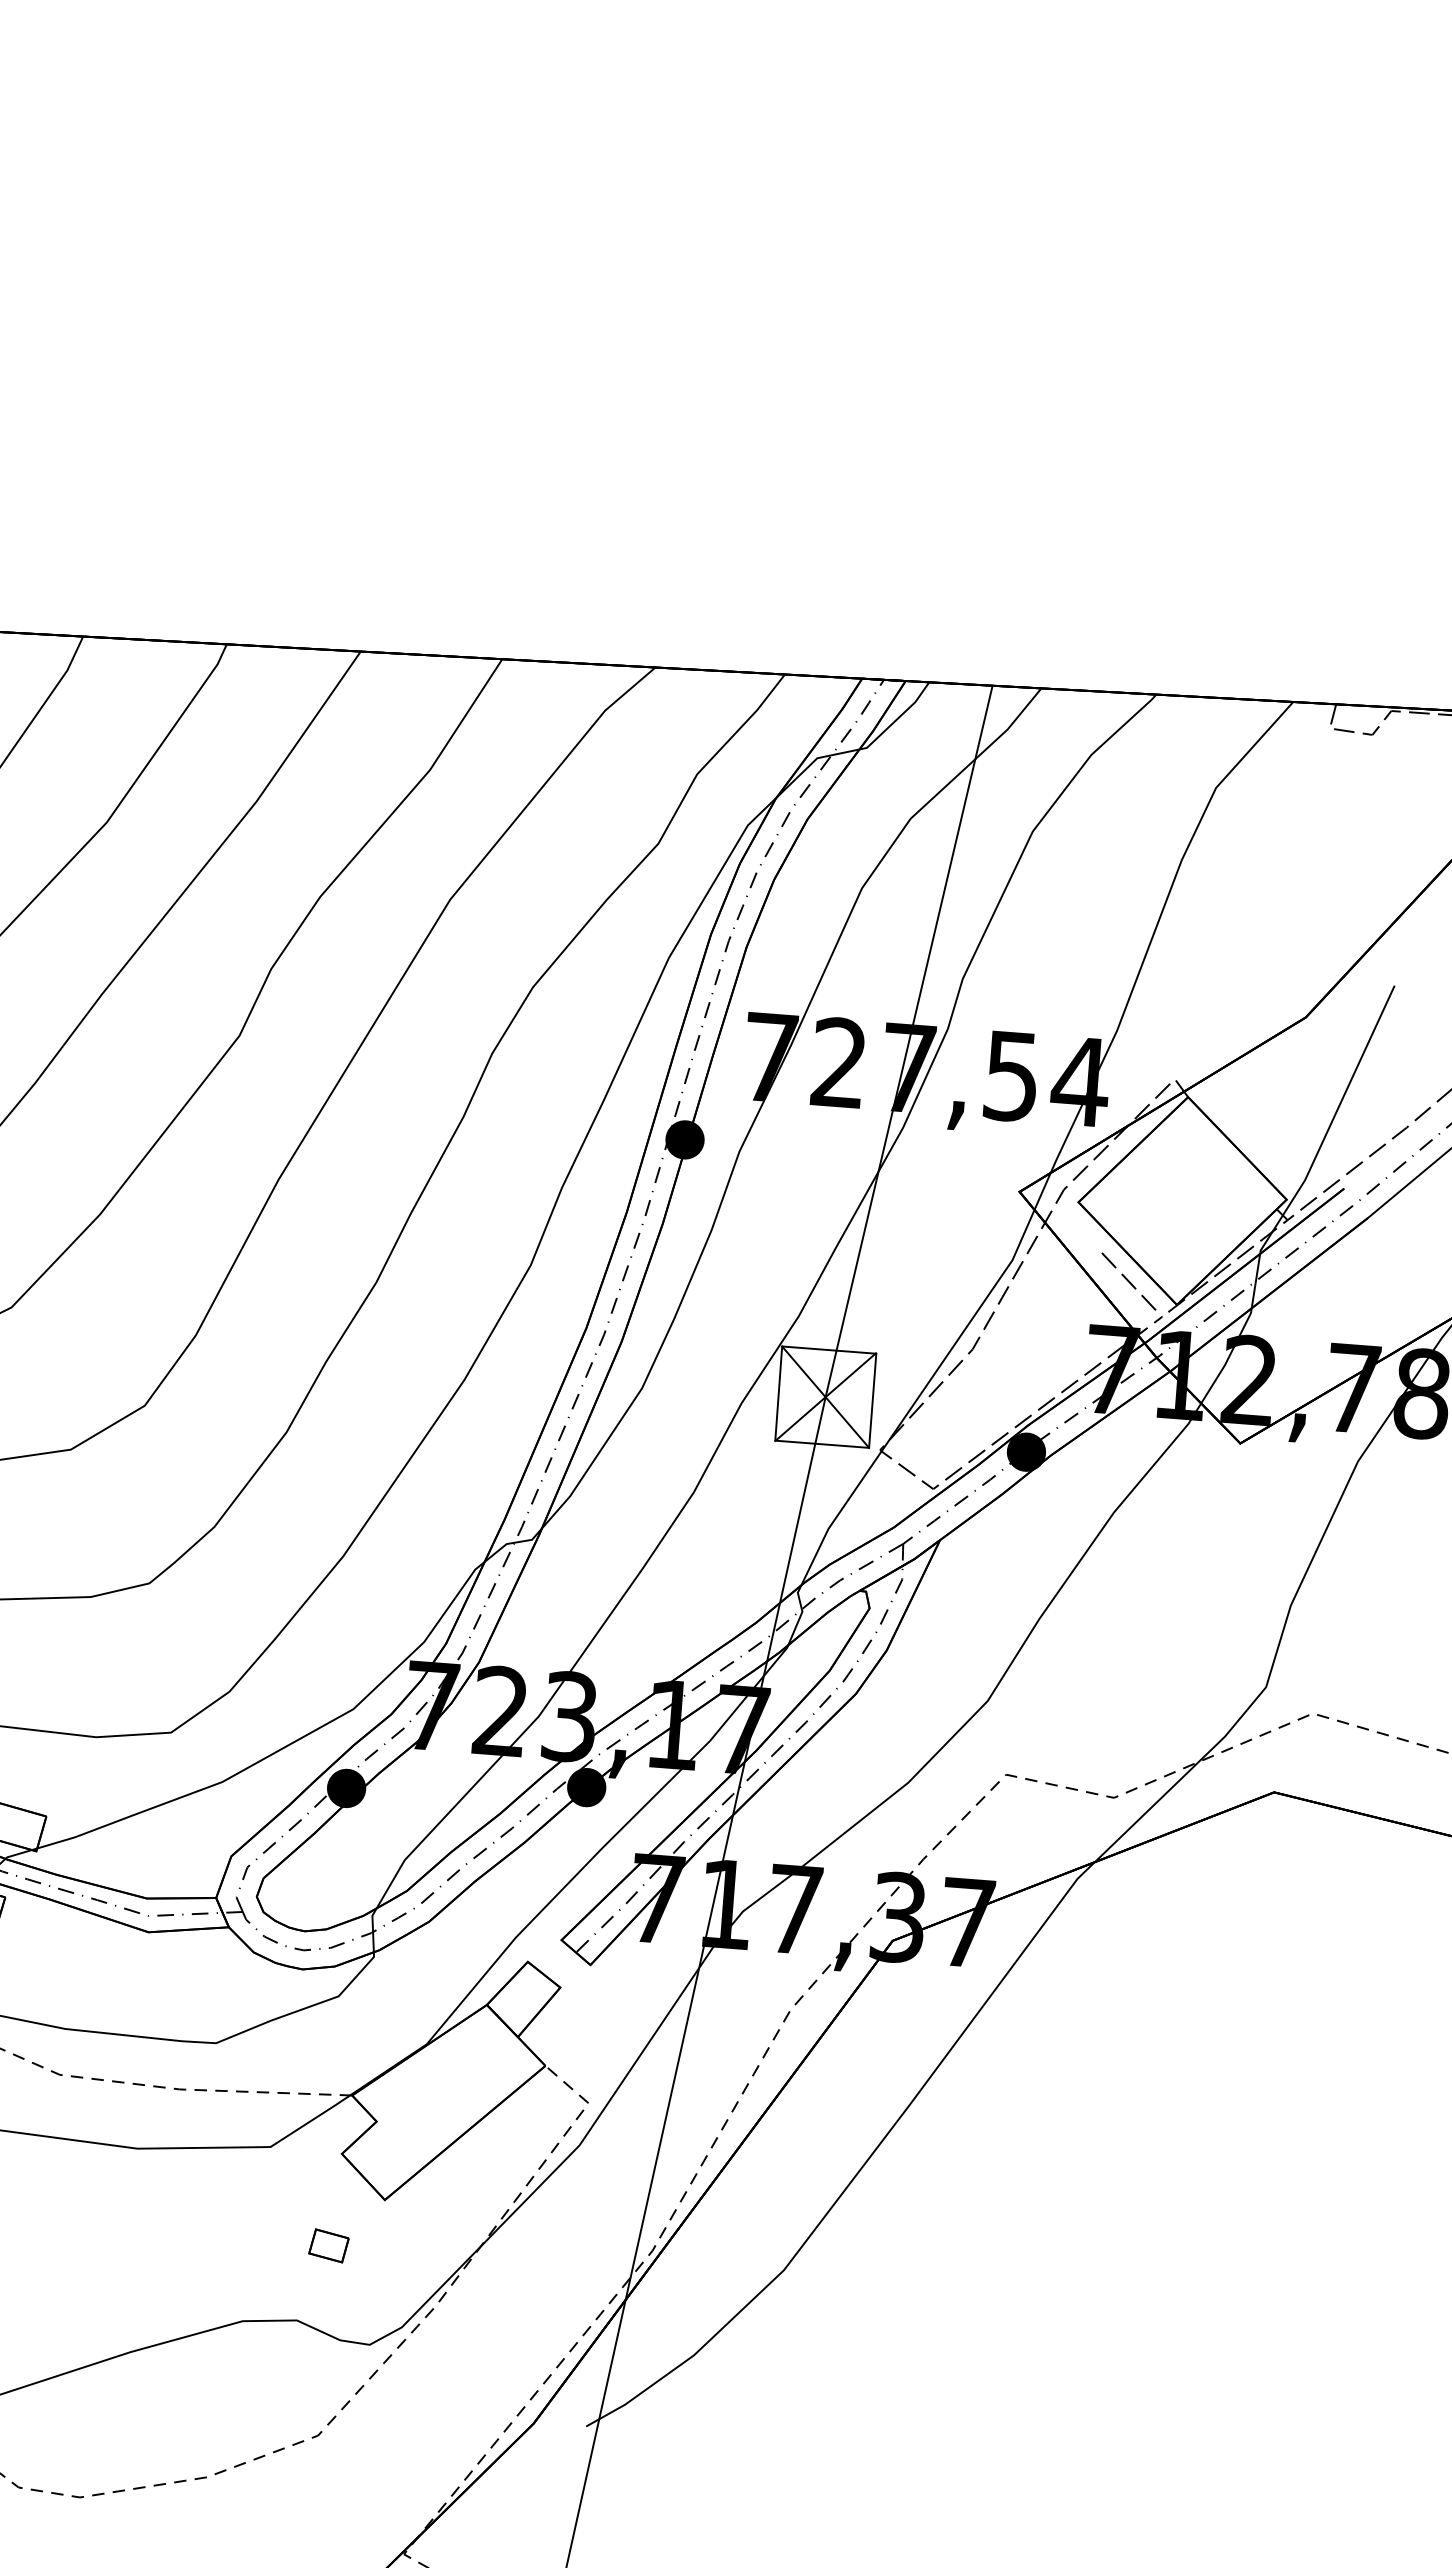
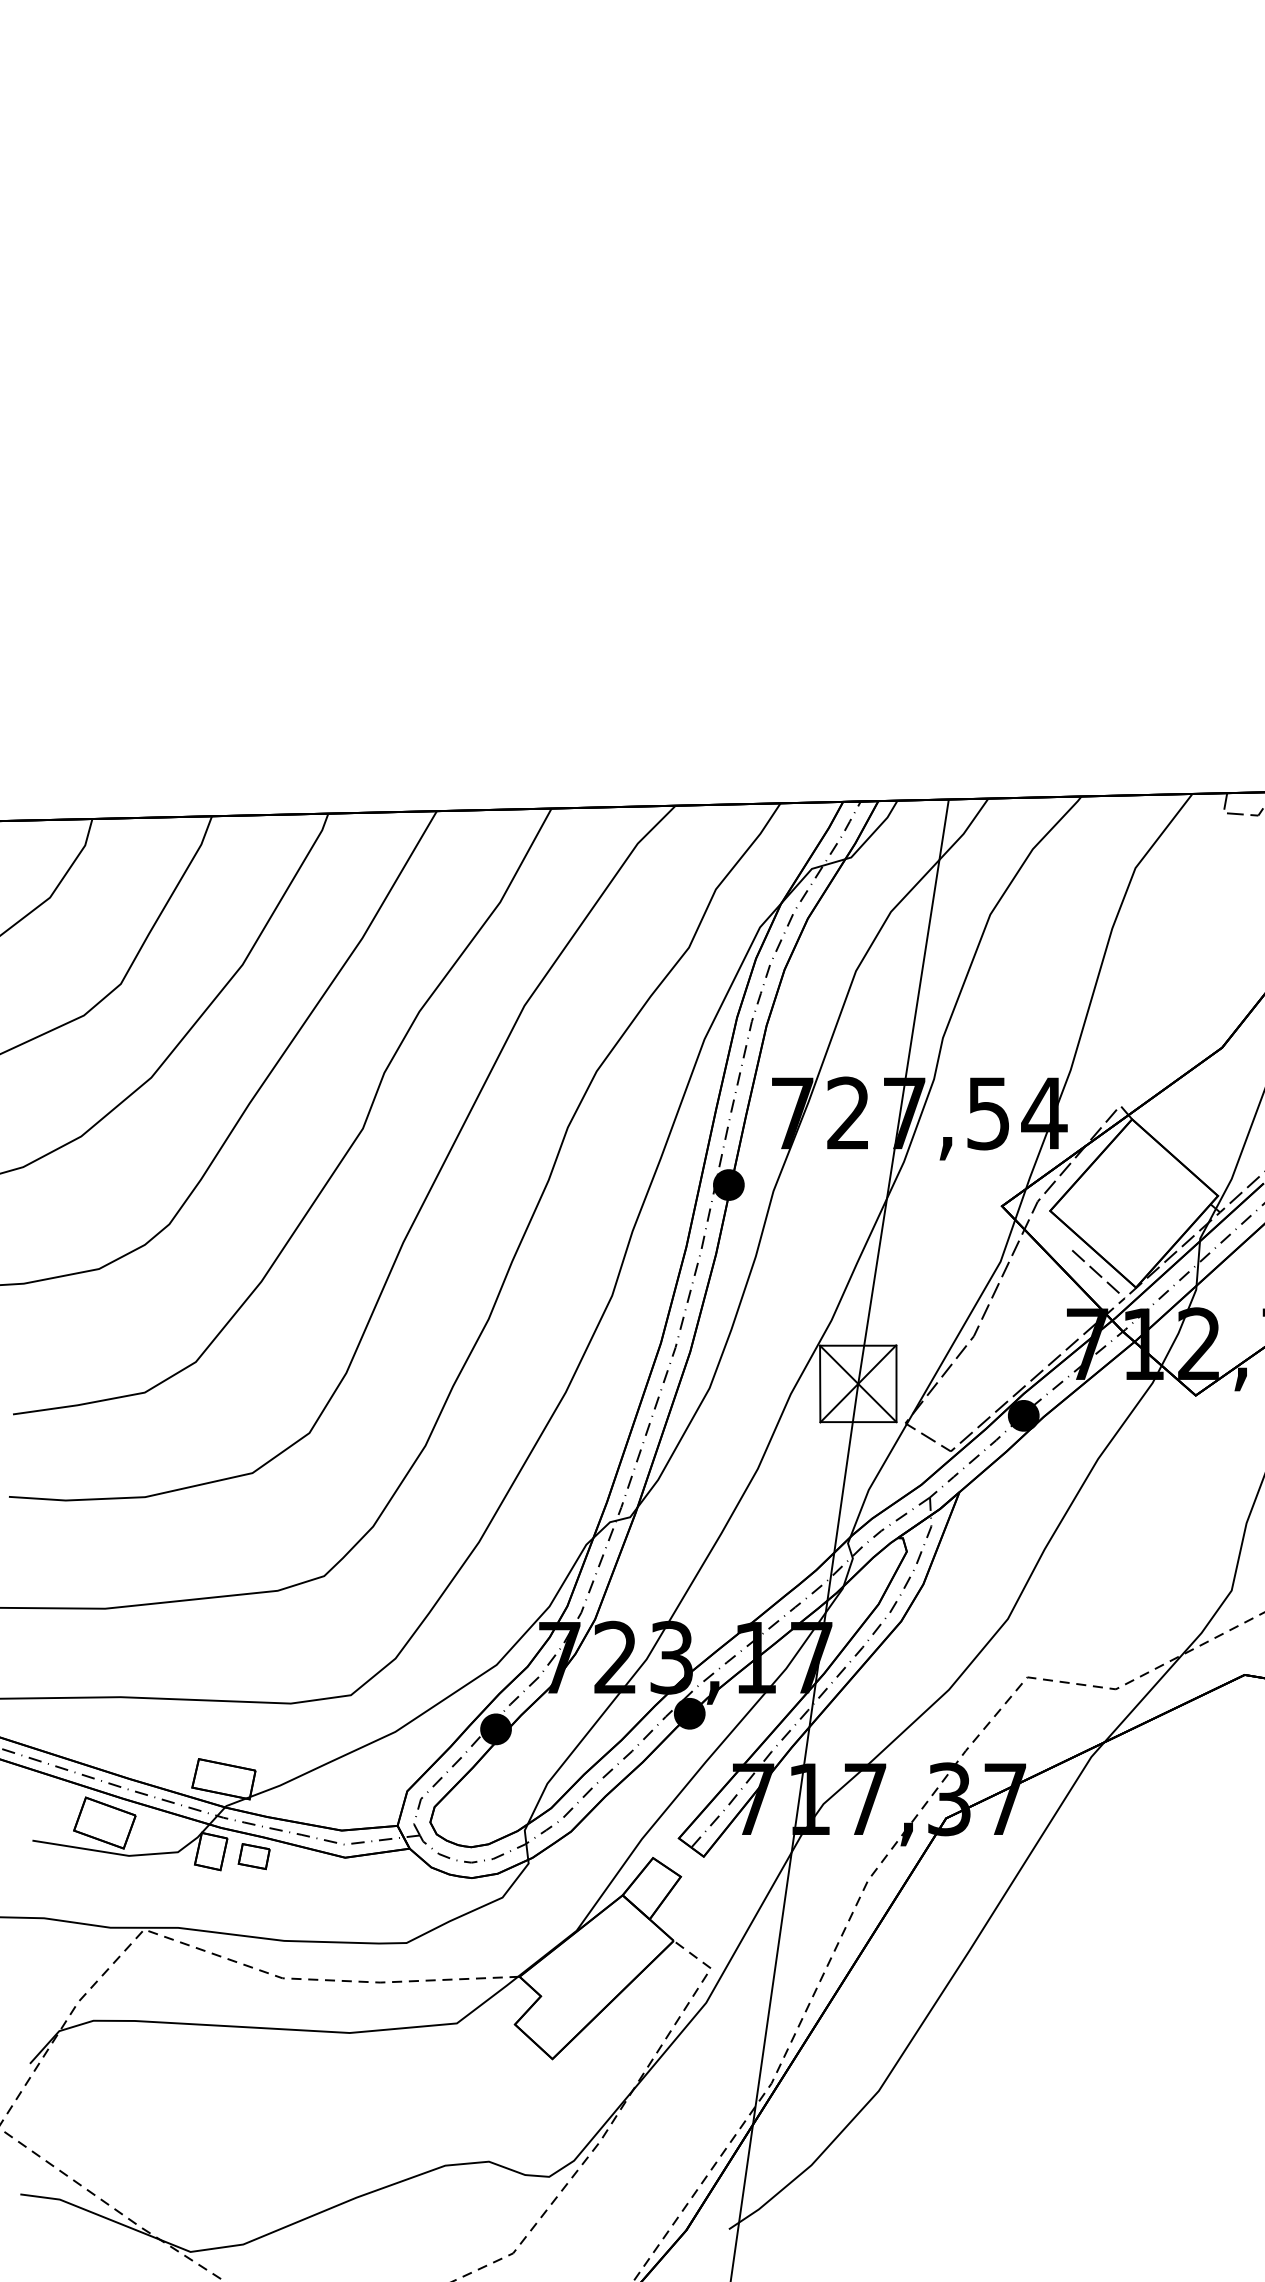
part: (328, 2245) -> (253, 1856), moved

